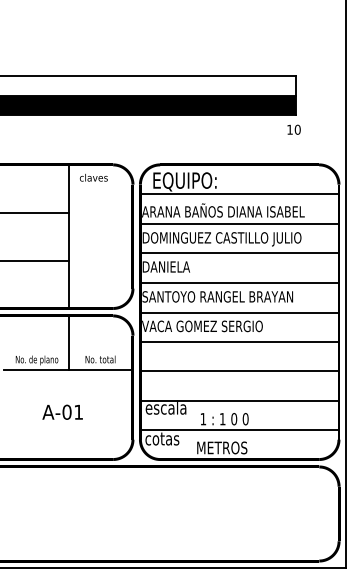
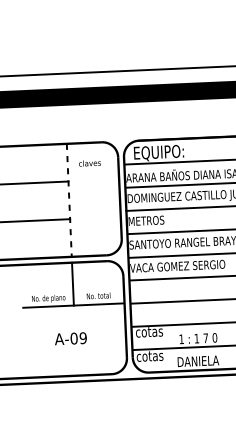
text: (93, 177) -> (89, 163), moved
line: (68, 236) -> (69, 200), solid -> dashed
text: (166, 266) -> (147, 220), DANIELA -> METROS
text: (166, 408) -> (152, 332), escala -> cotas
text: (78, 411) -> (83, 337), A-01 -> A-09
text: (234, 419) -> (206, 338), 0 -> 7
text: (223, 447) -> (198, 360), METROS -> DANIELA

